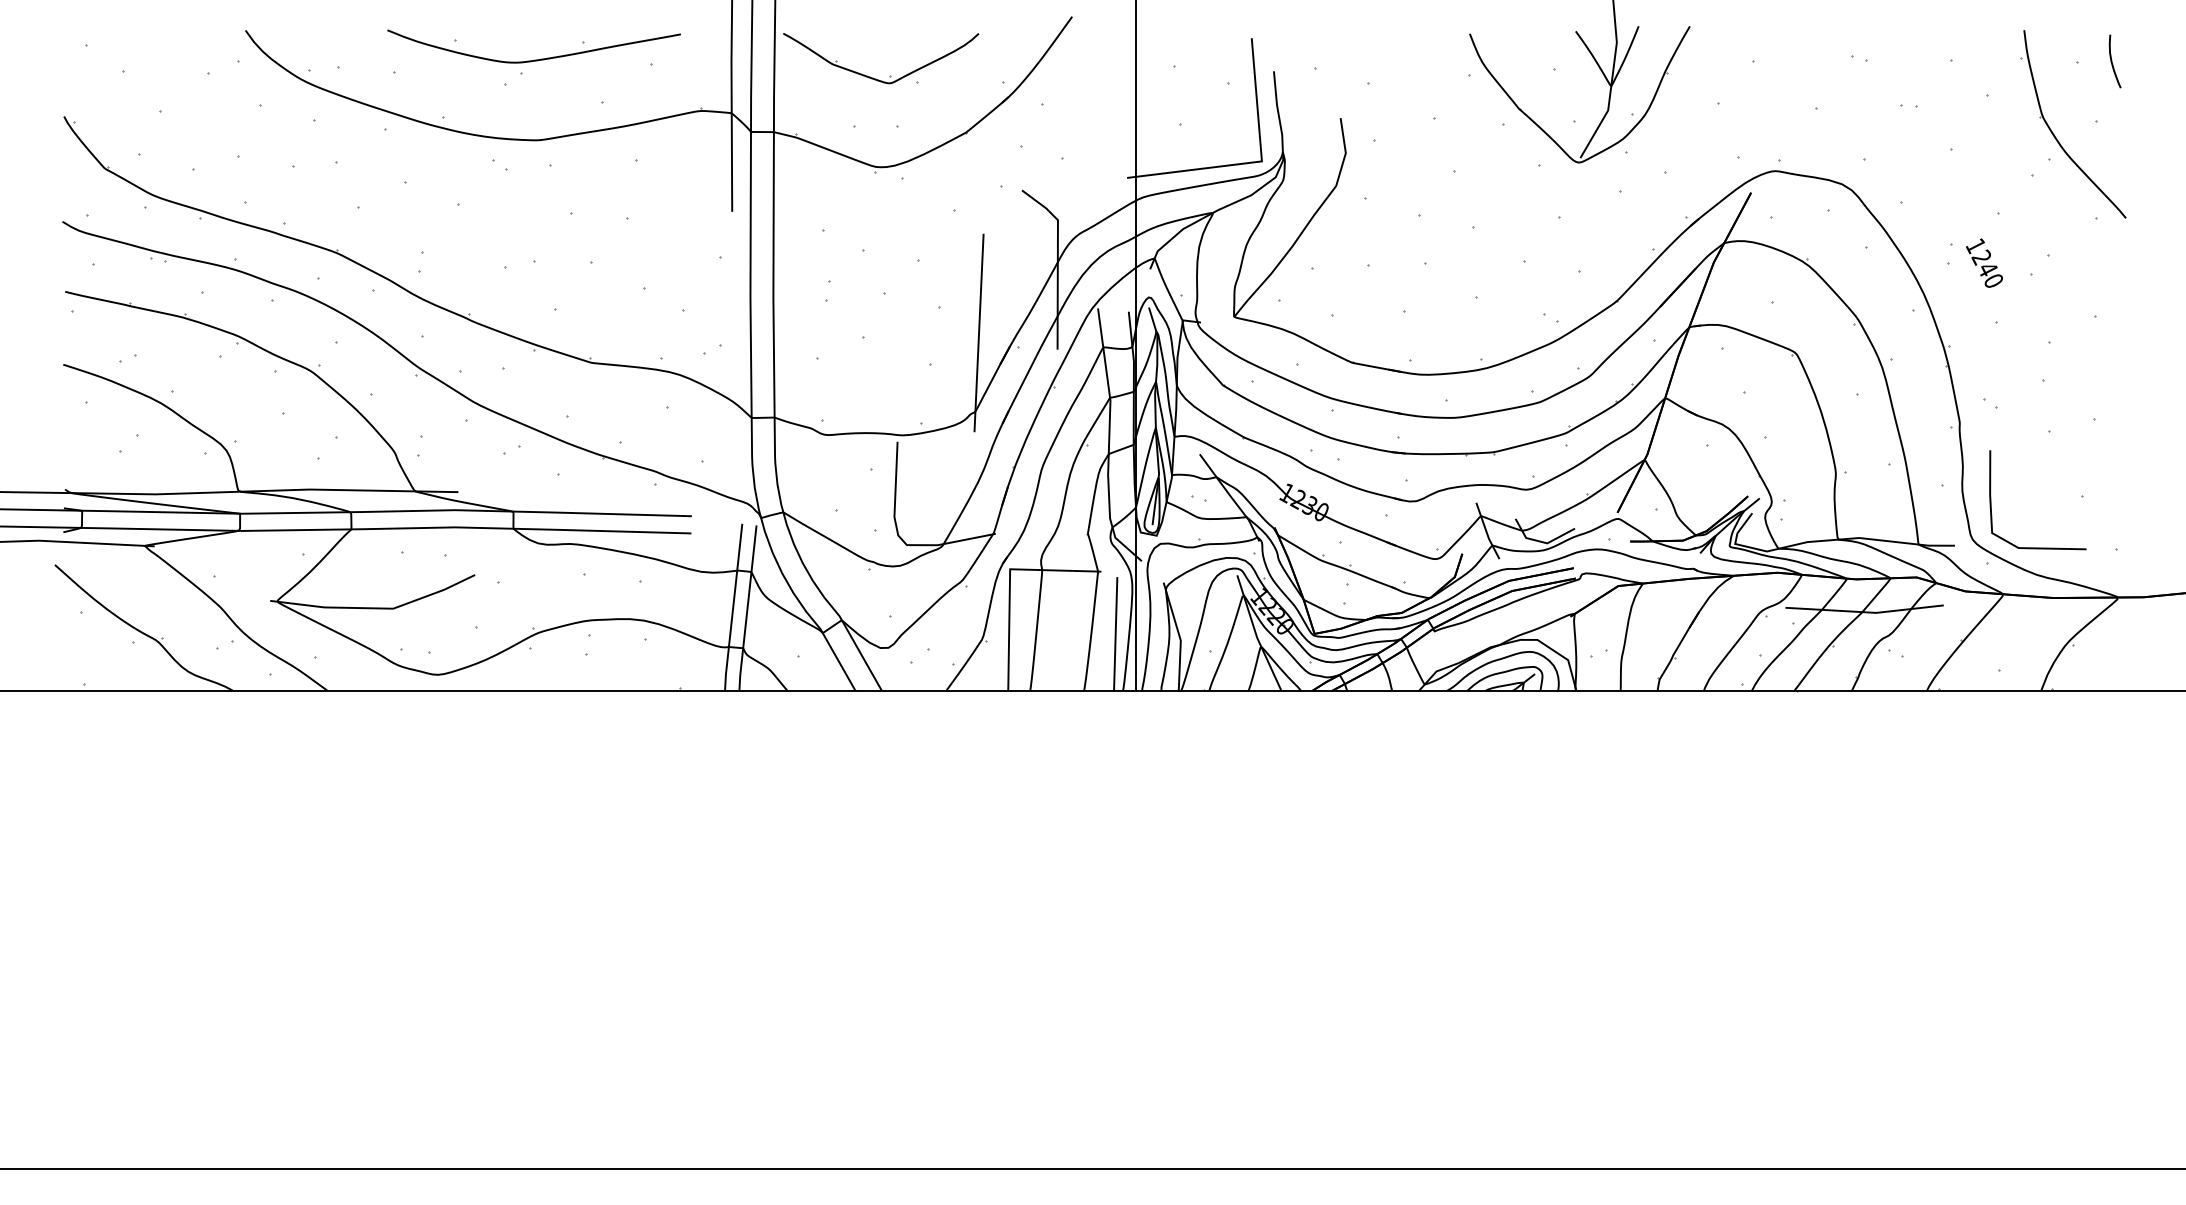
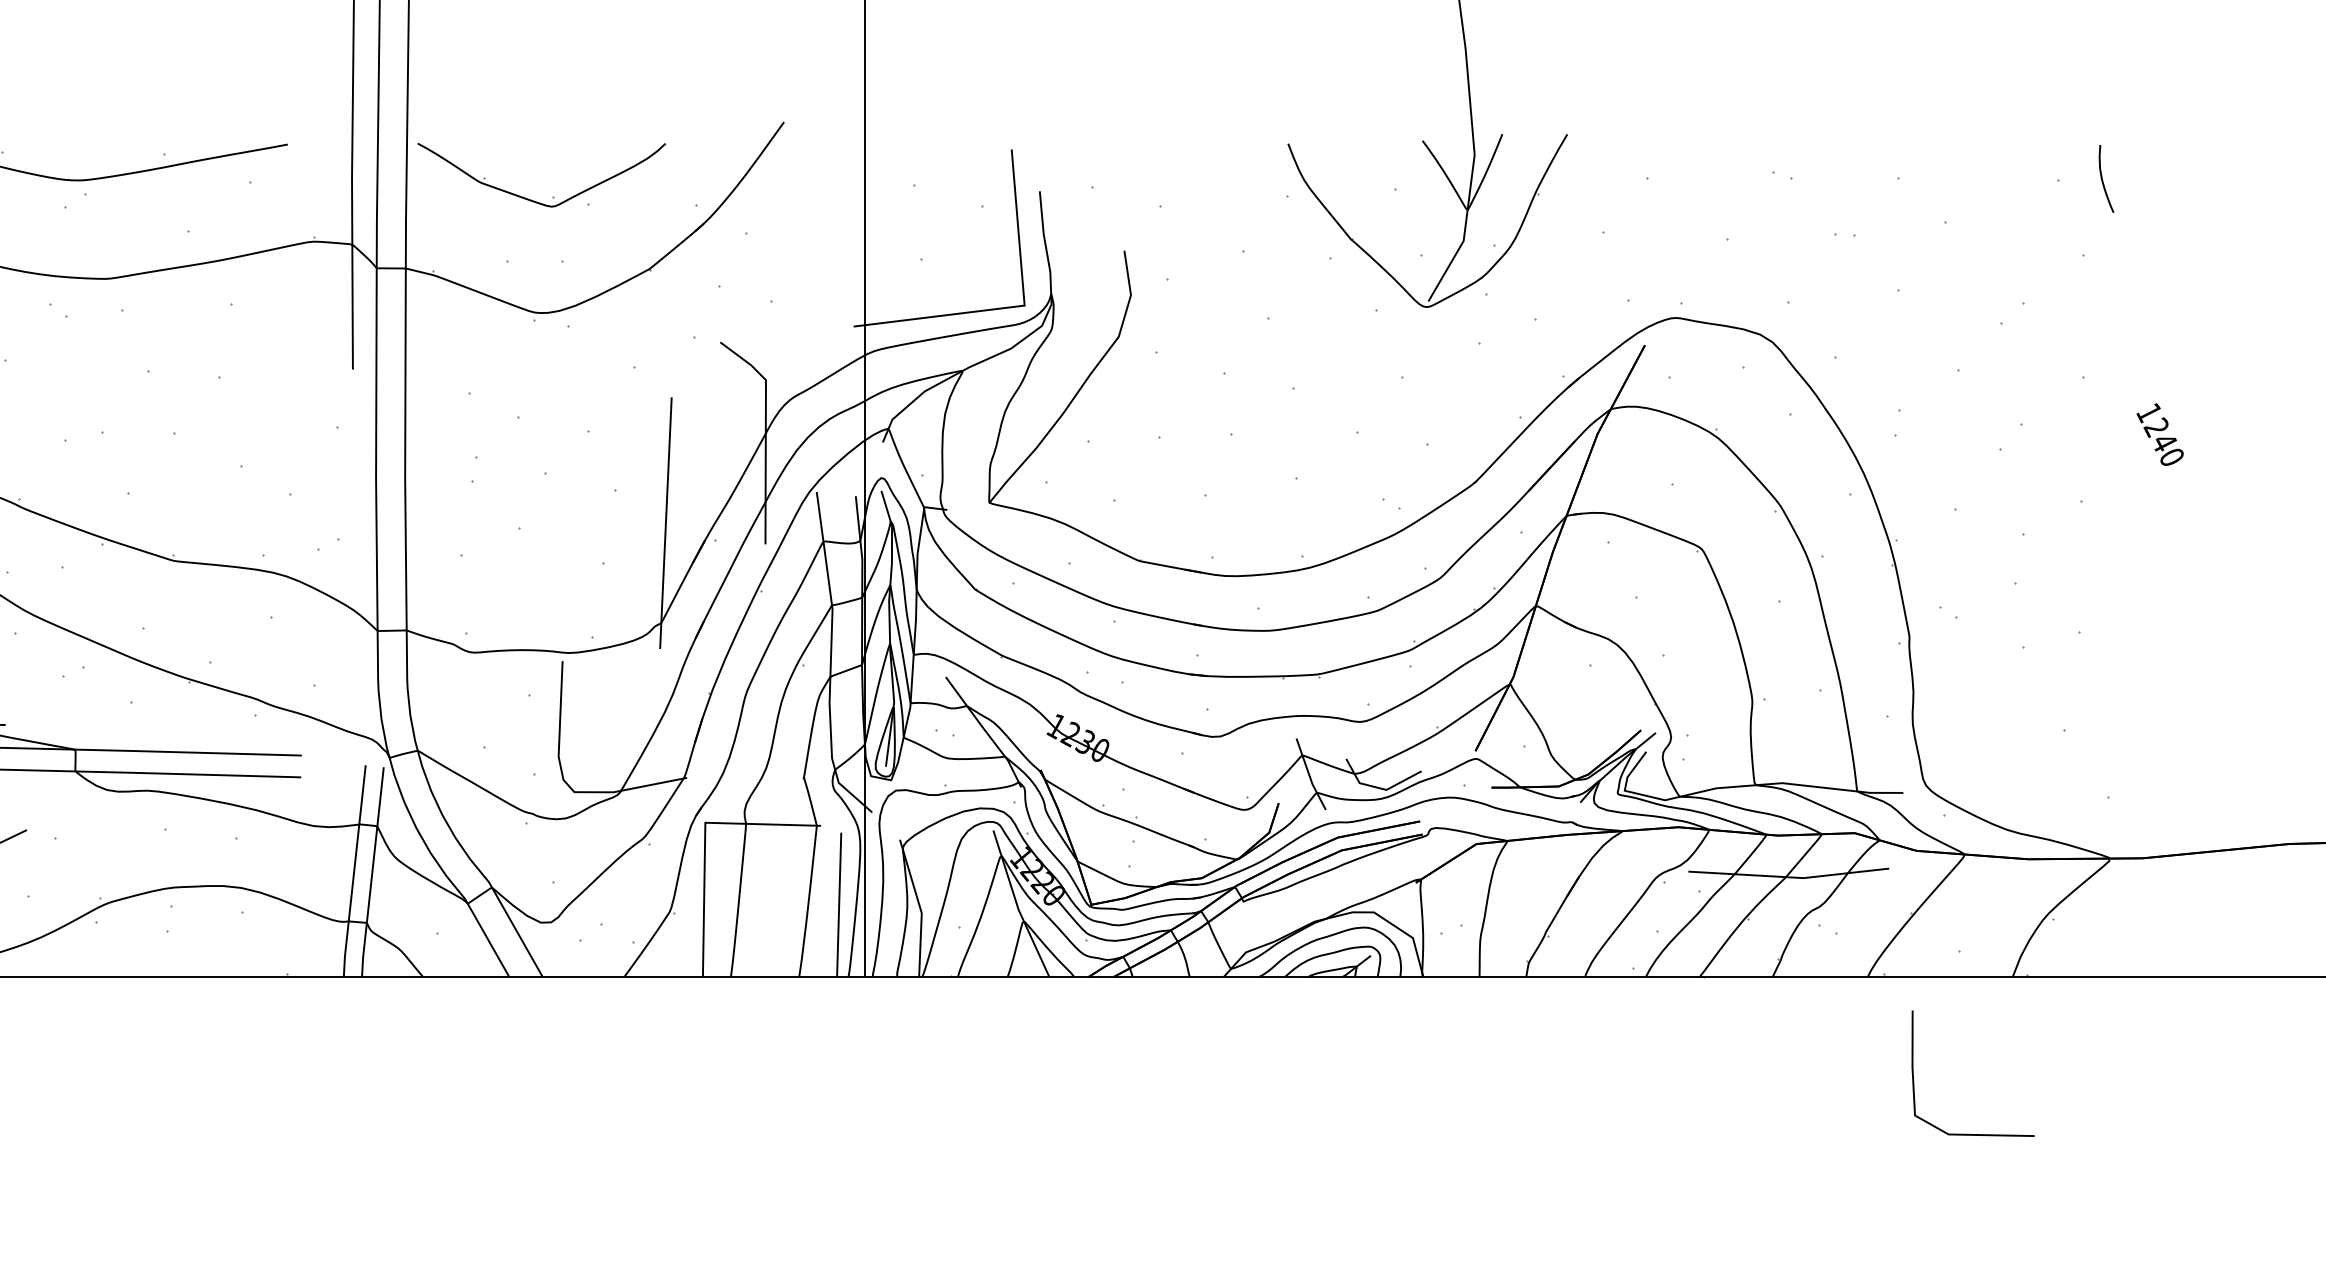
part: (2055, 135) -> (2030, 272), removed
text: (1984, 262) -> (2160, 433), moved
line: (1991, 500) -> (1914, 1074), moved

